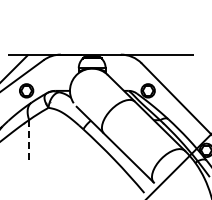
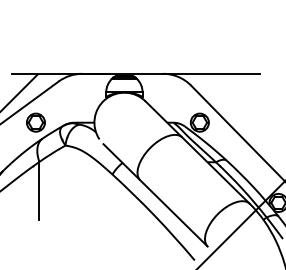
line: (29, 141) -> (39, 190), dashed -> solid

